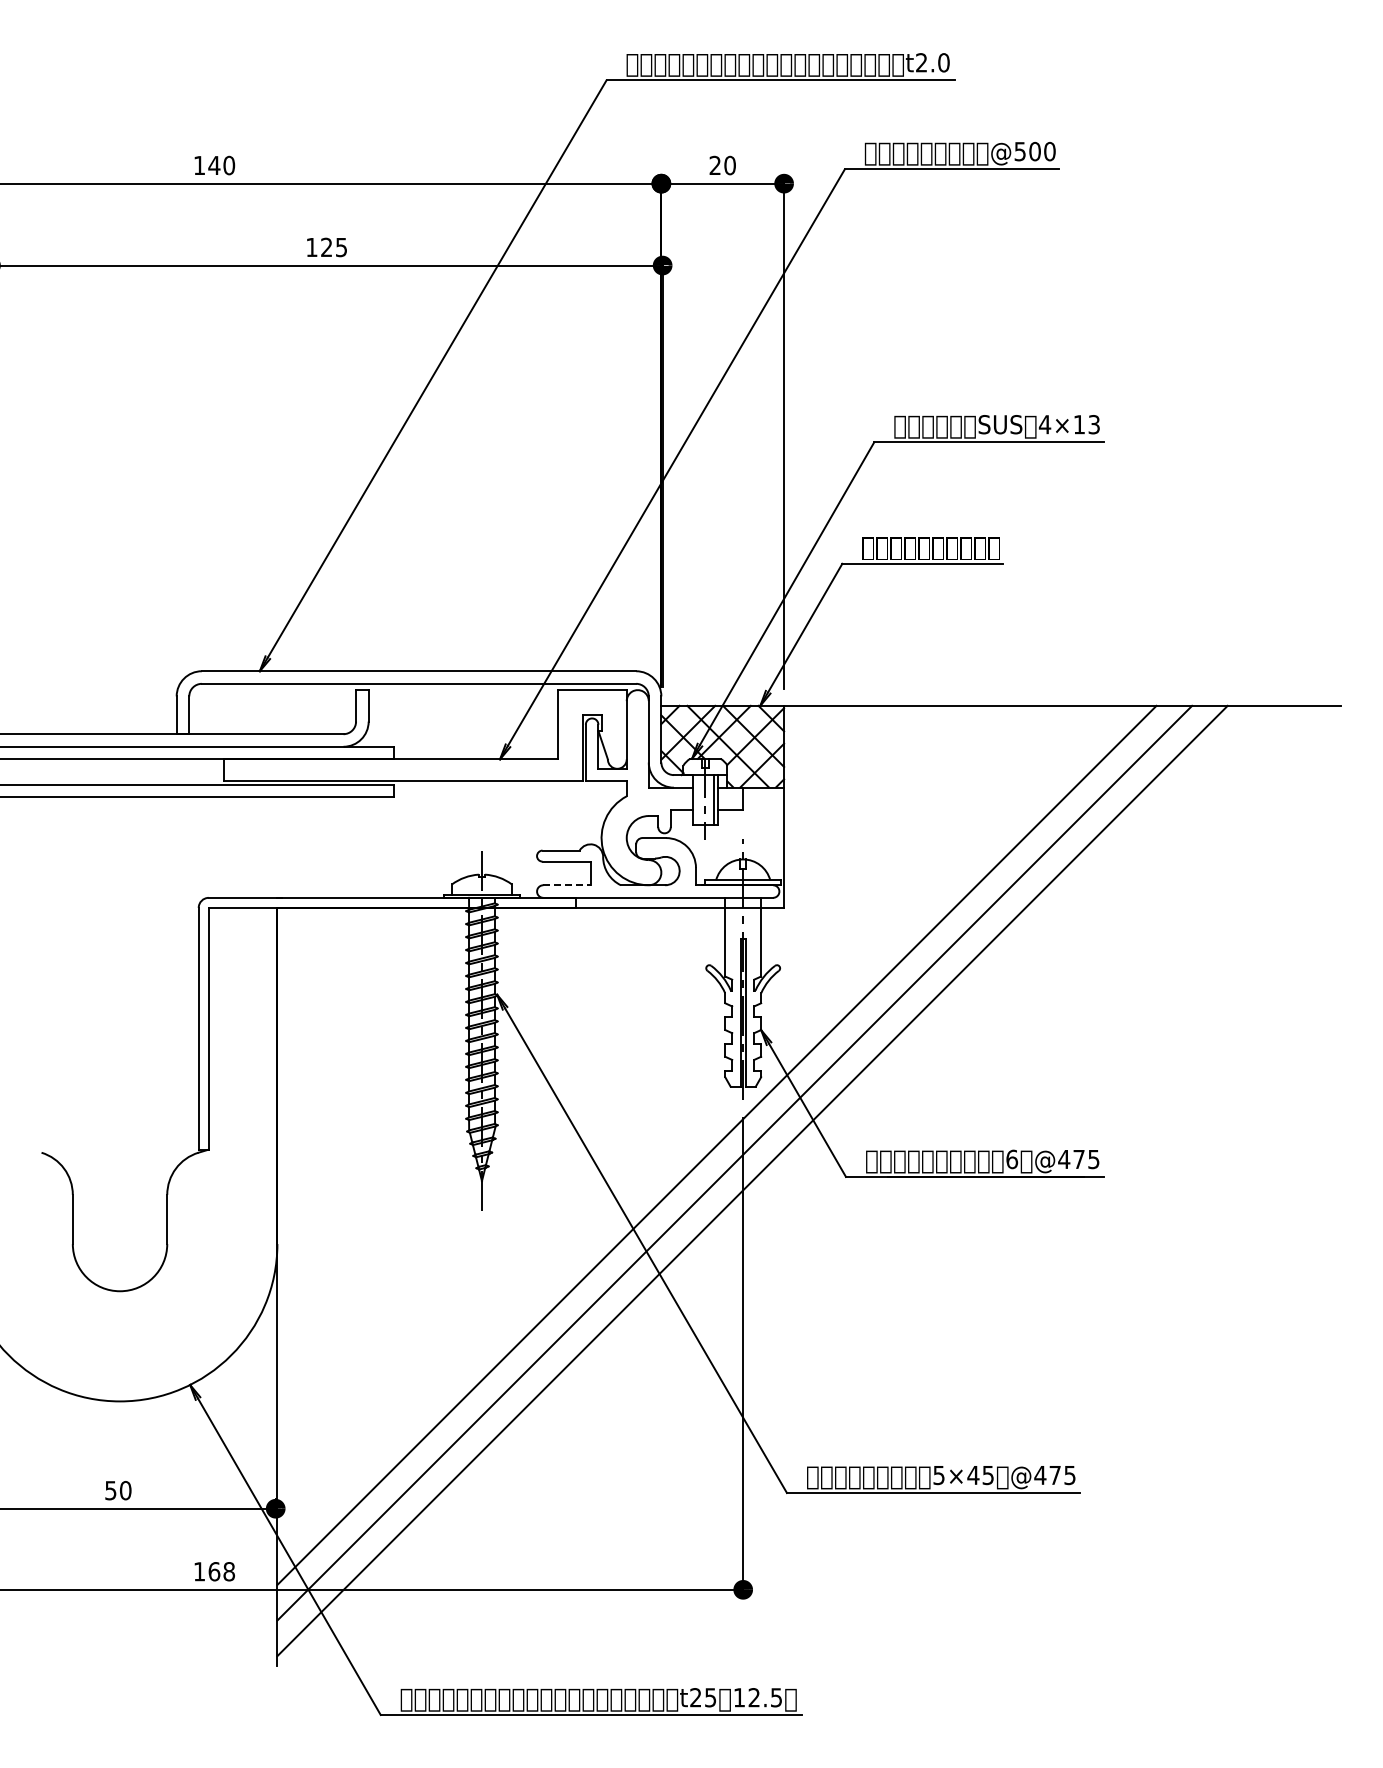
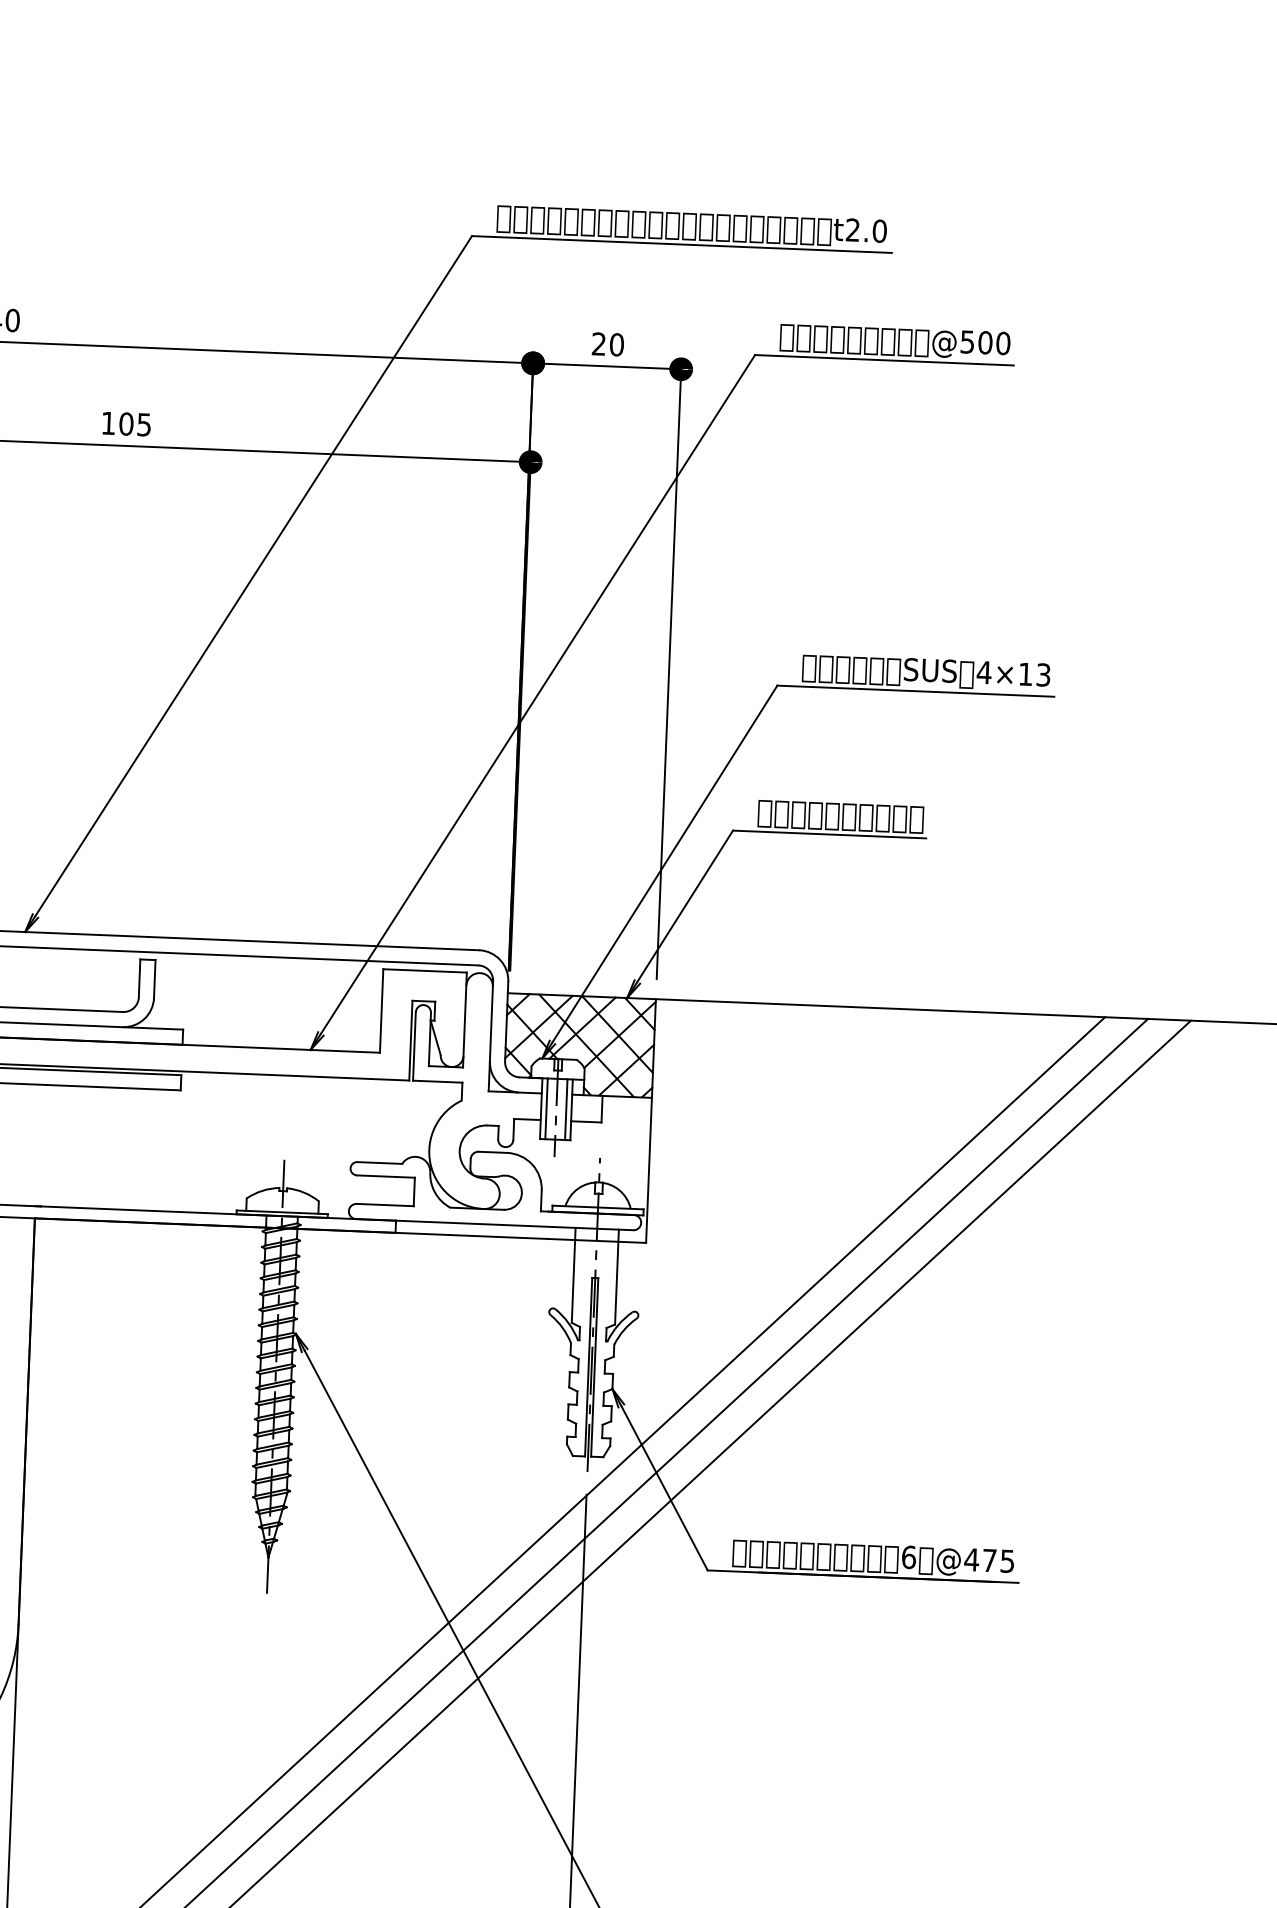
text: (326, 247) -> (126, 424), 125 -> 105
line: (697, 800) -> (546, 1109), added
line: (566, 885) -> (384, 1205), dashed -> solid

